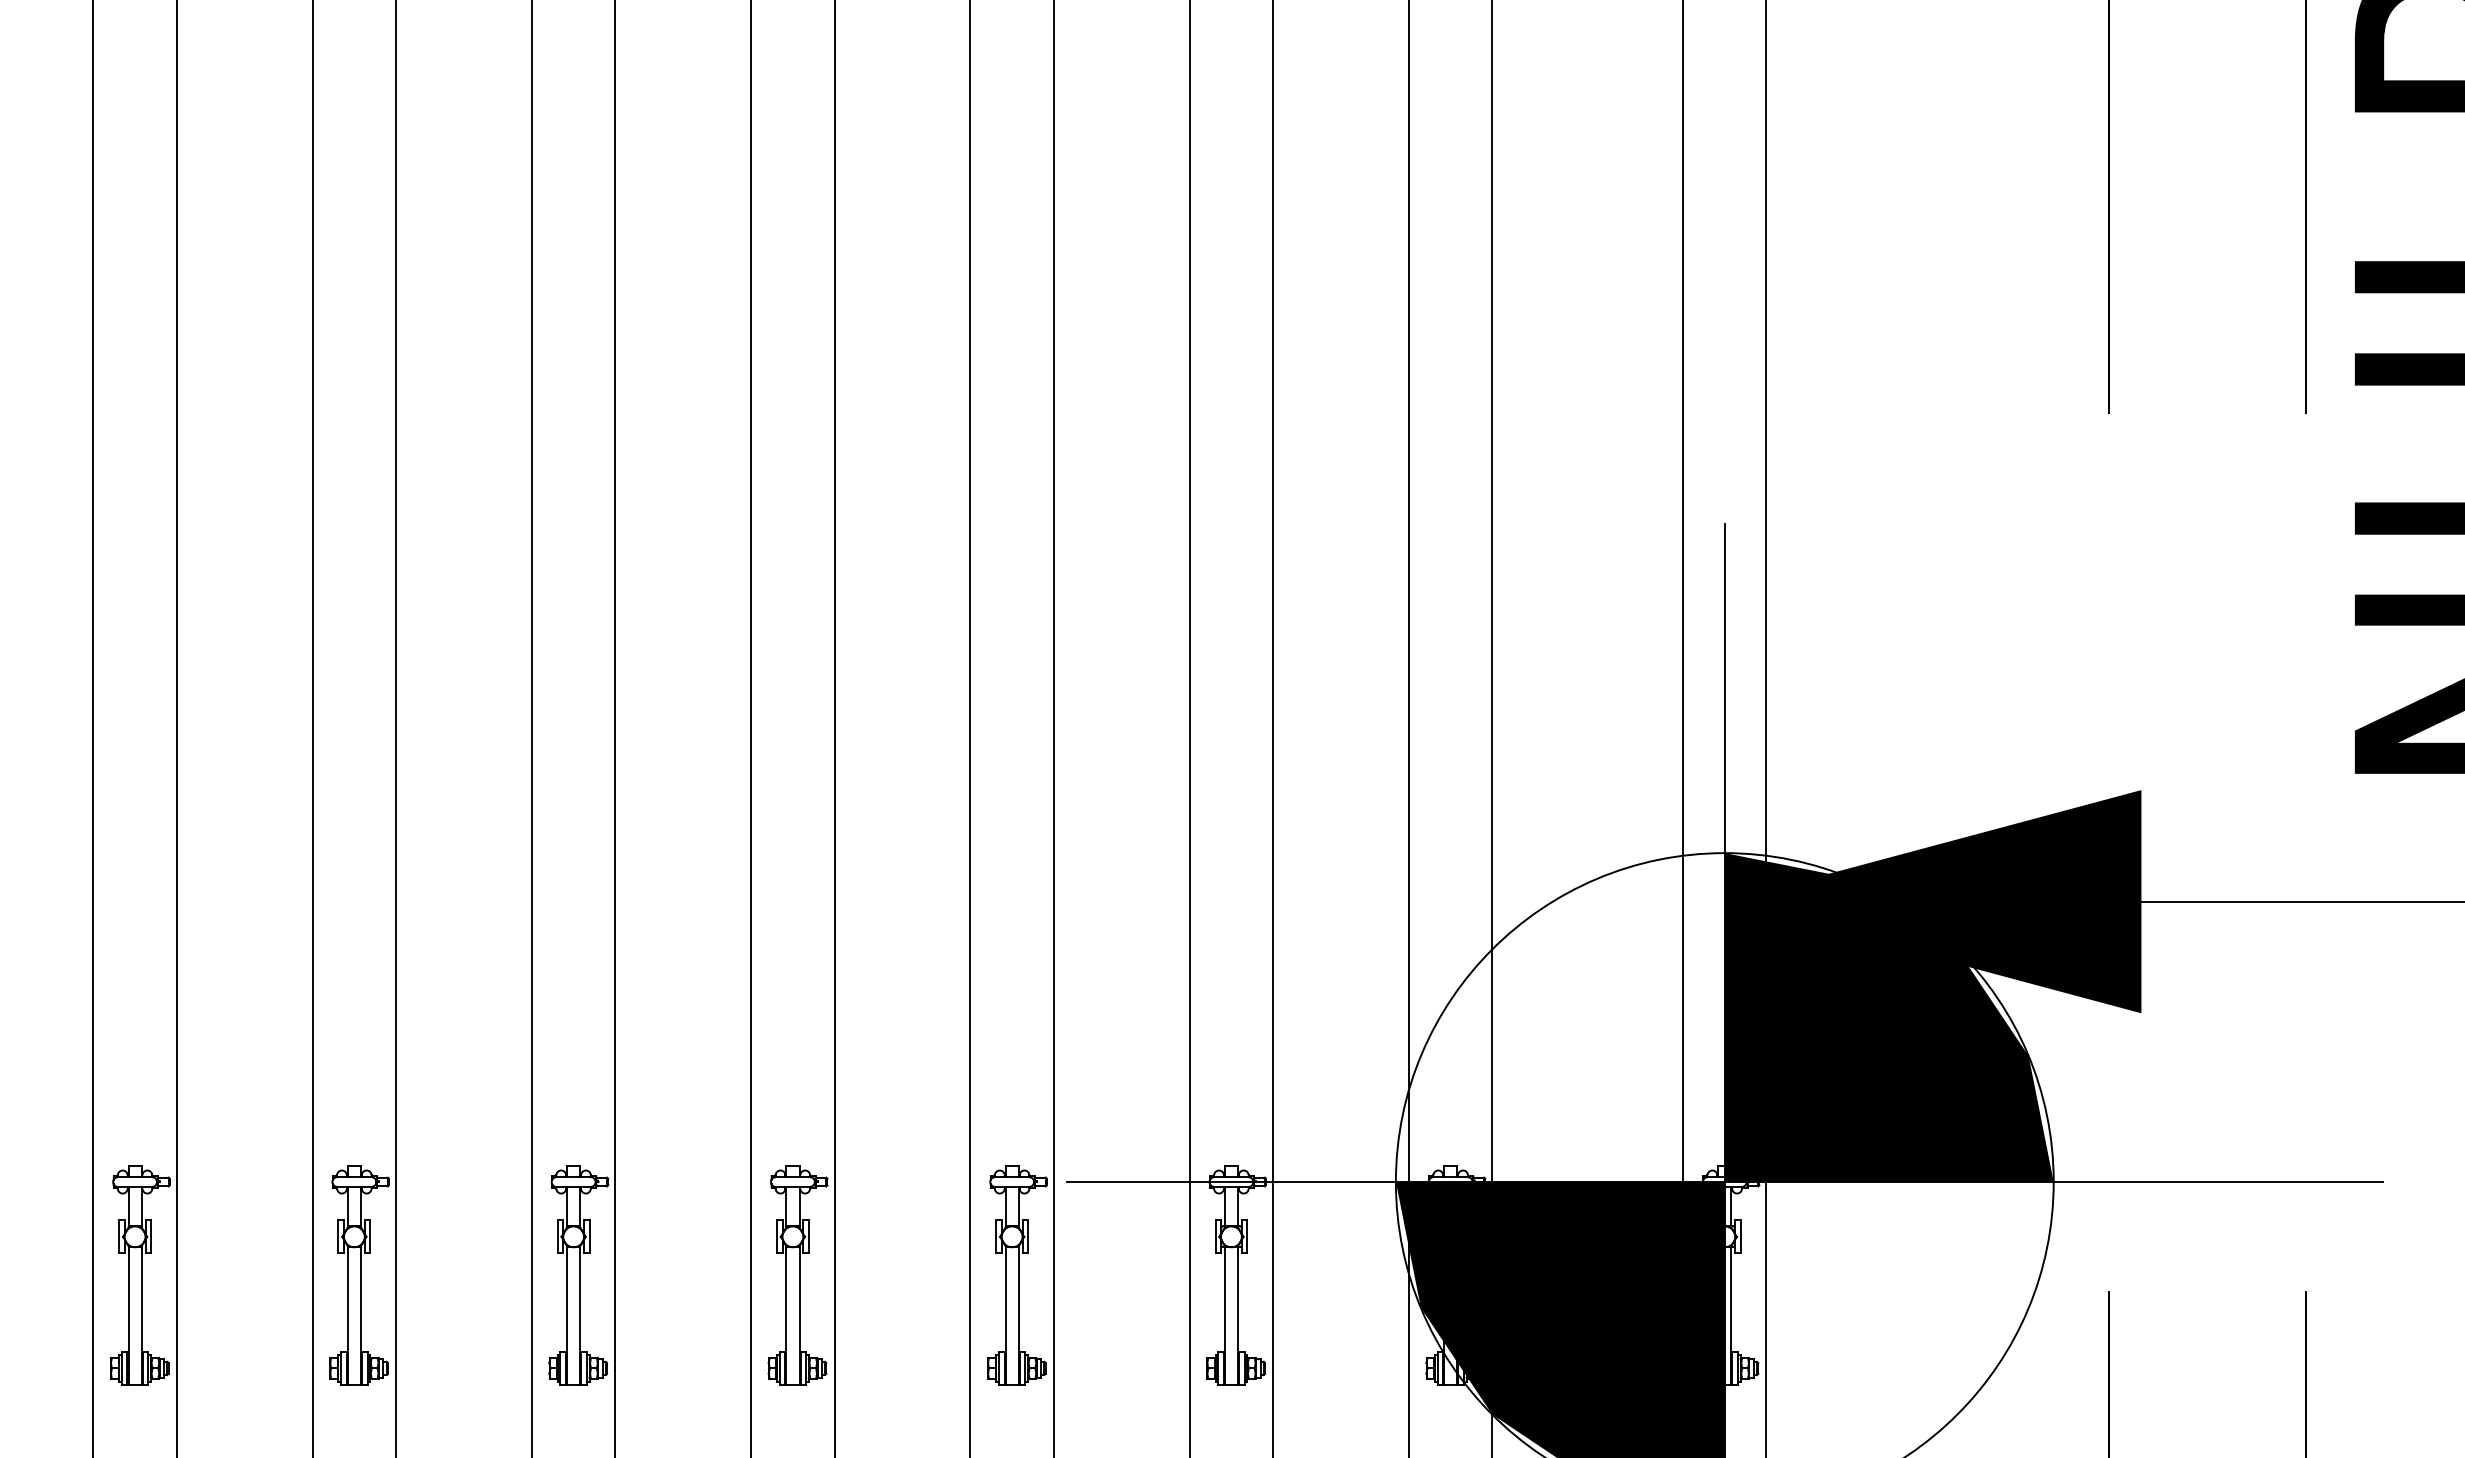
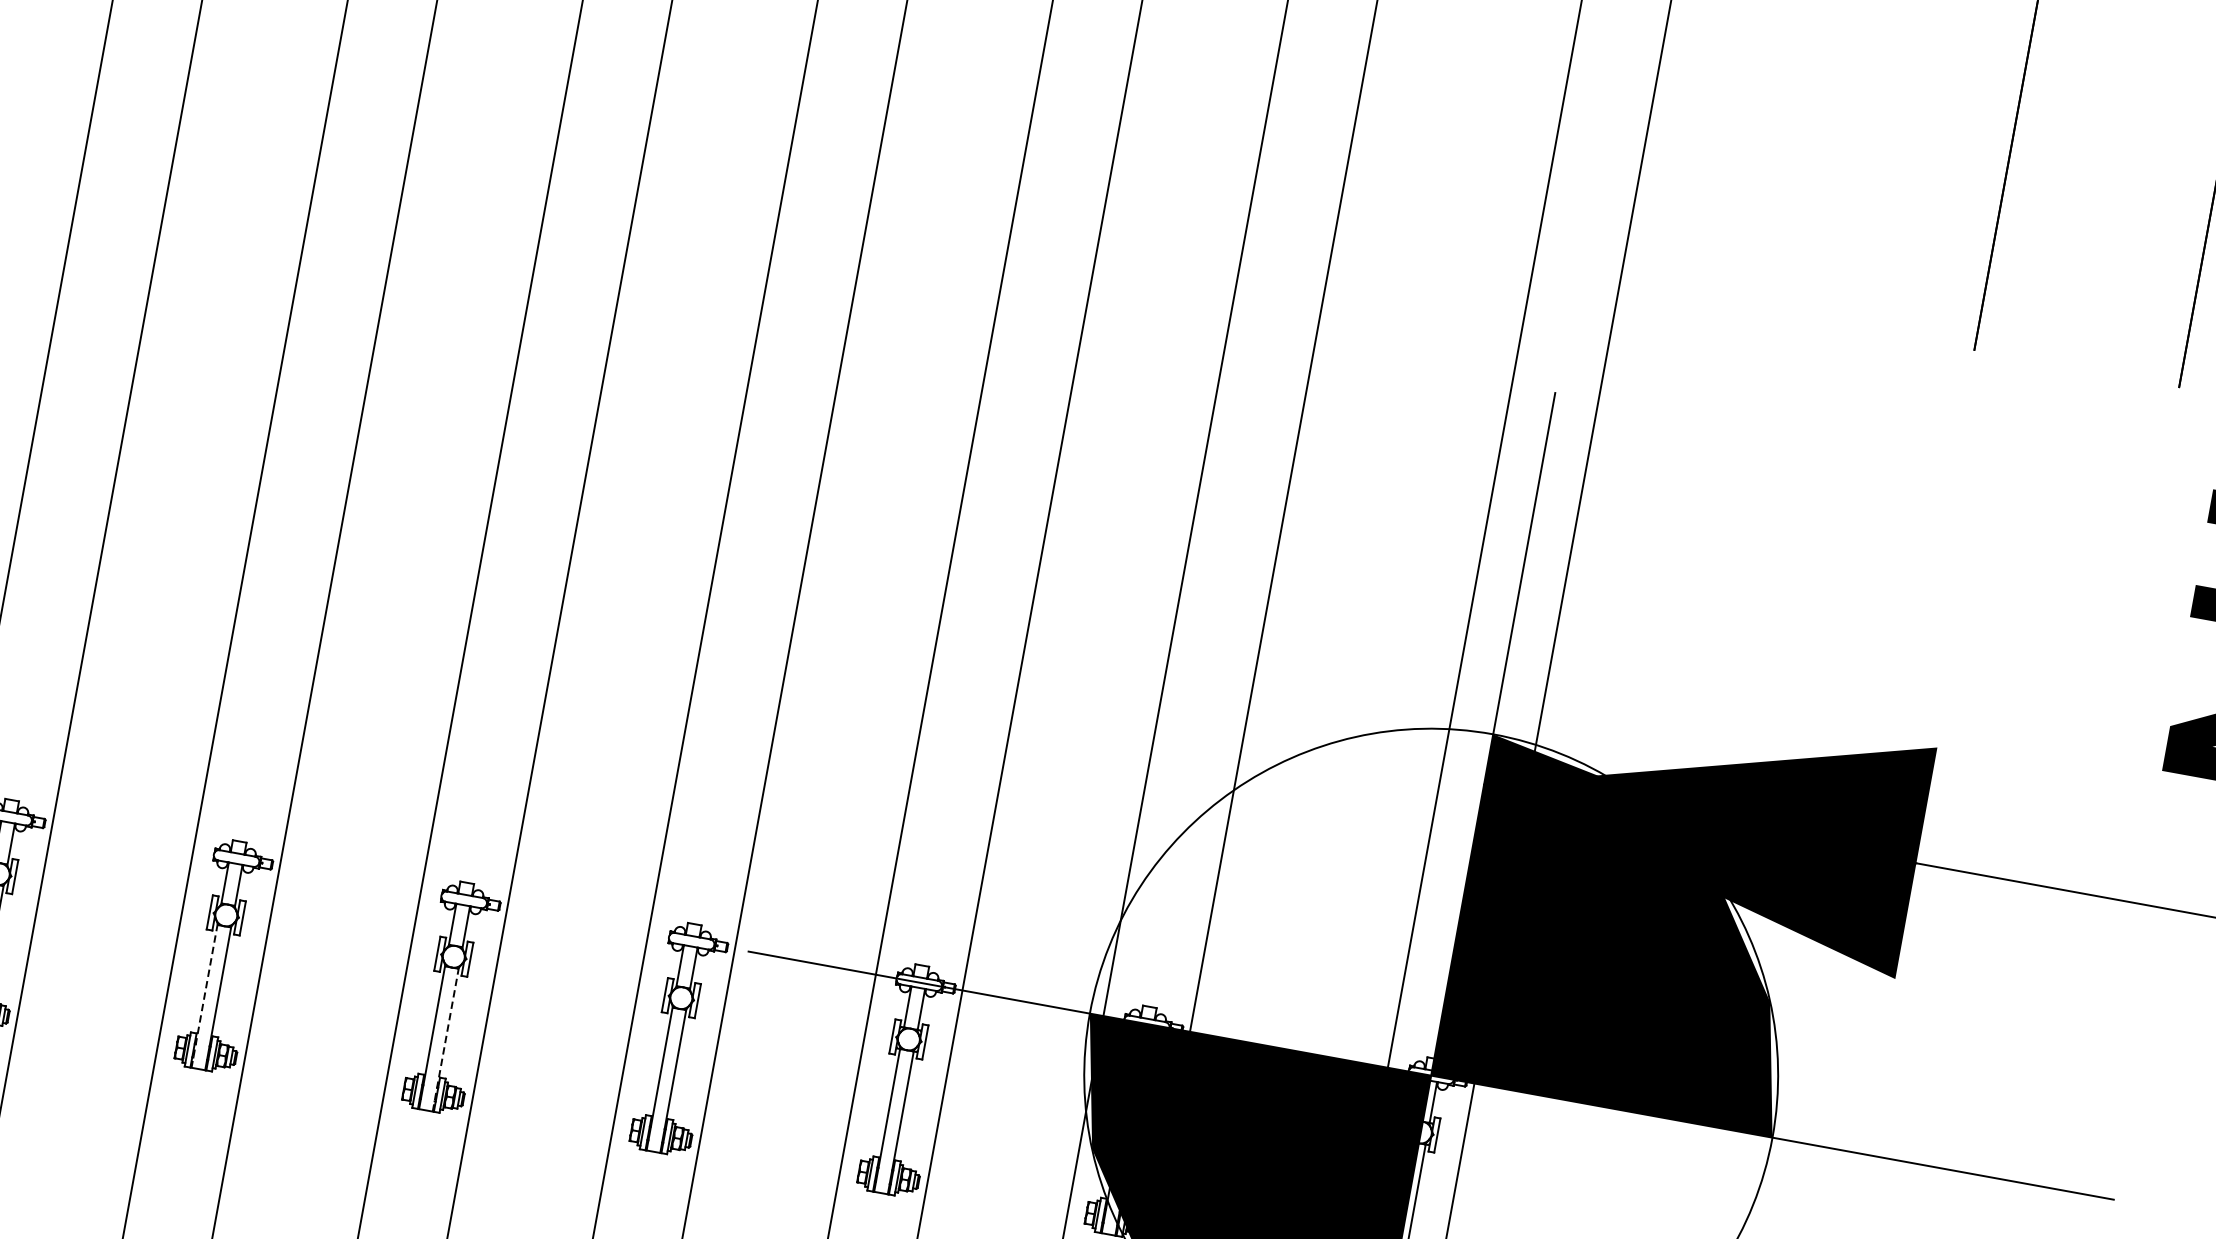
line: (799, 1315) -> (445, 1039), solid -> dashed
line: (567, 1316) -> (204, 996), solid -> dashed

